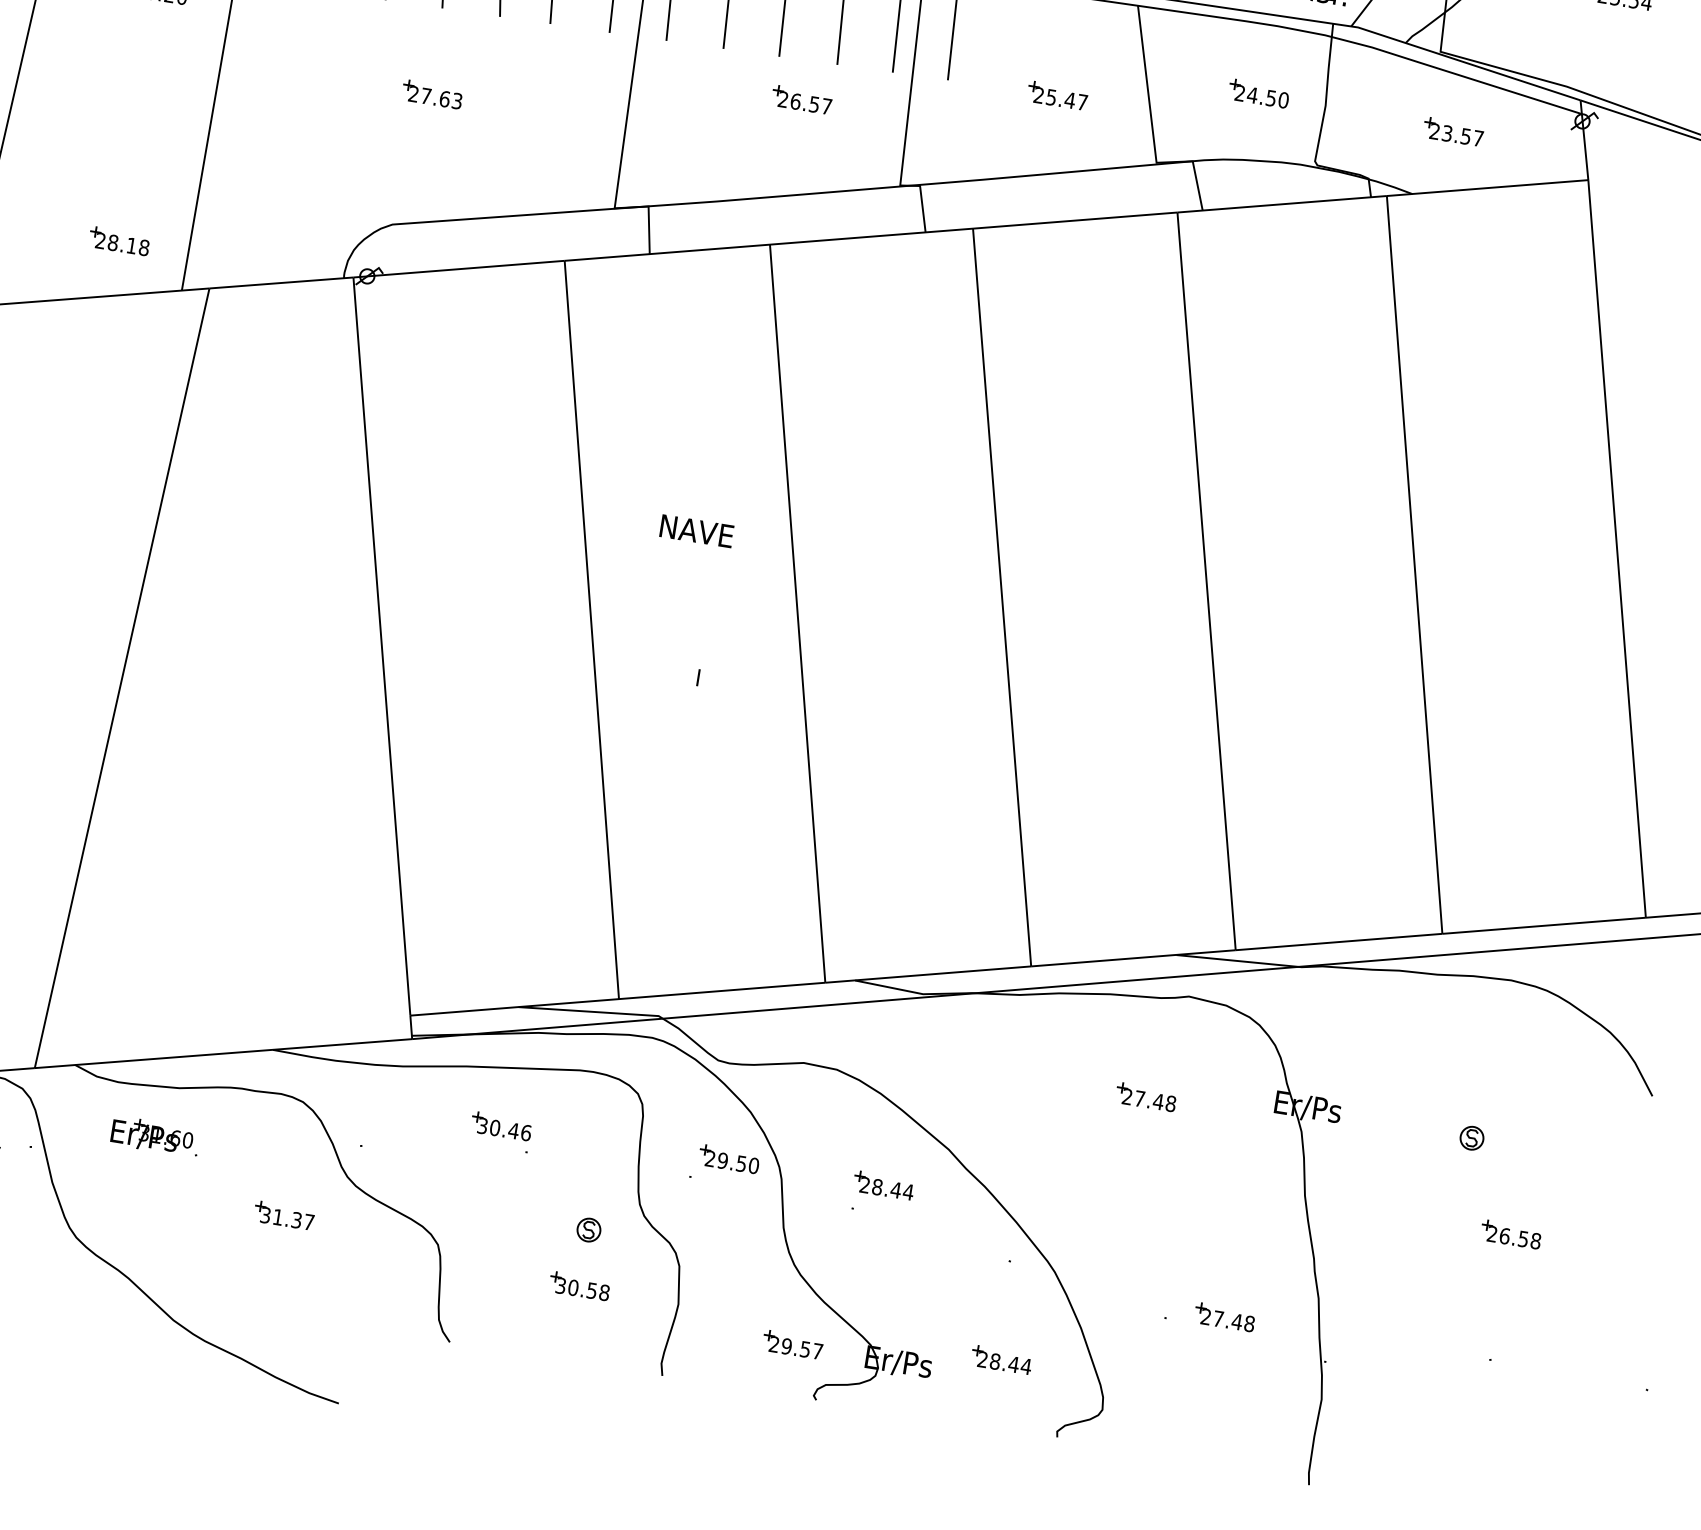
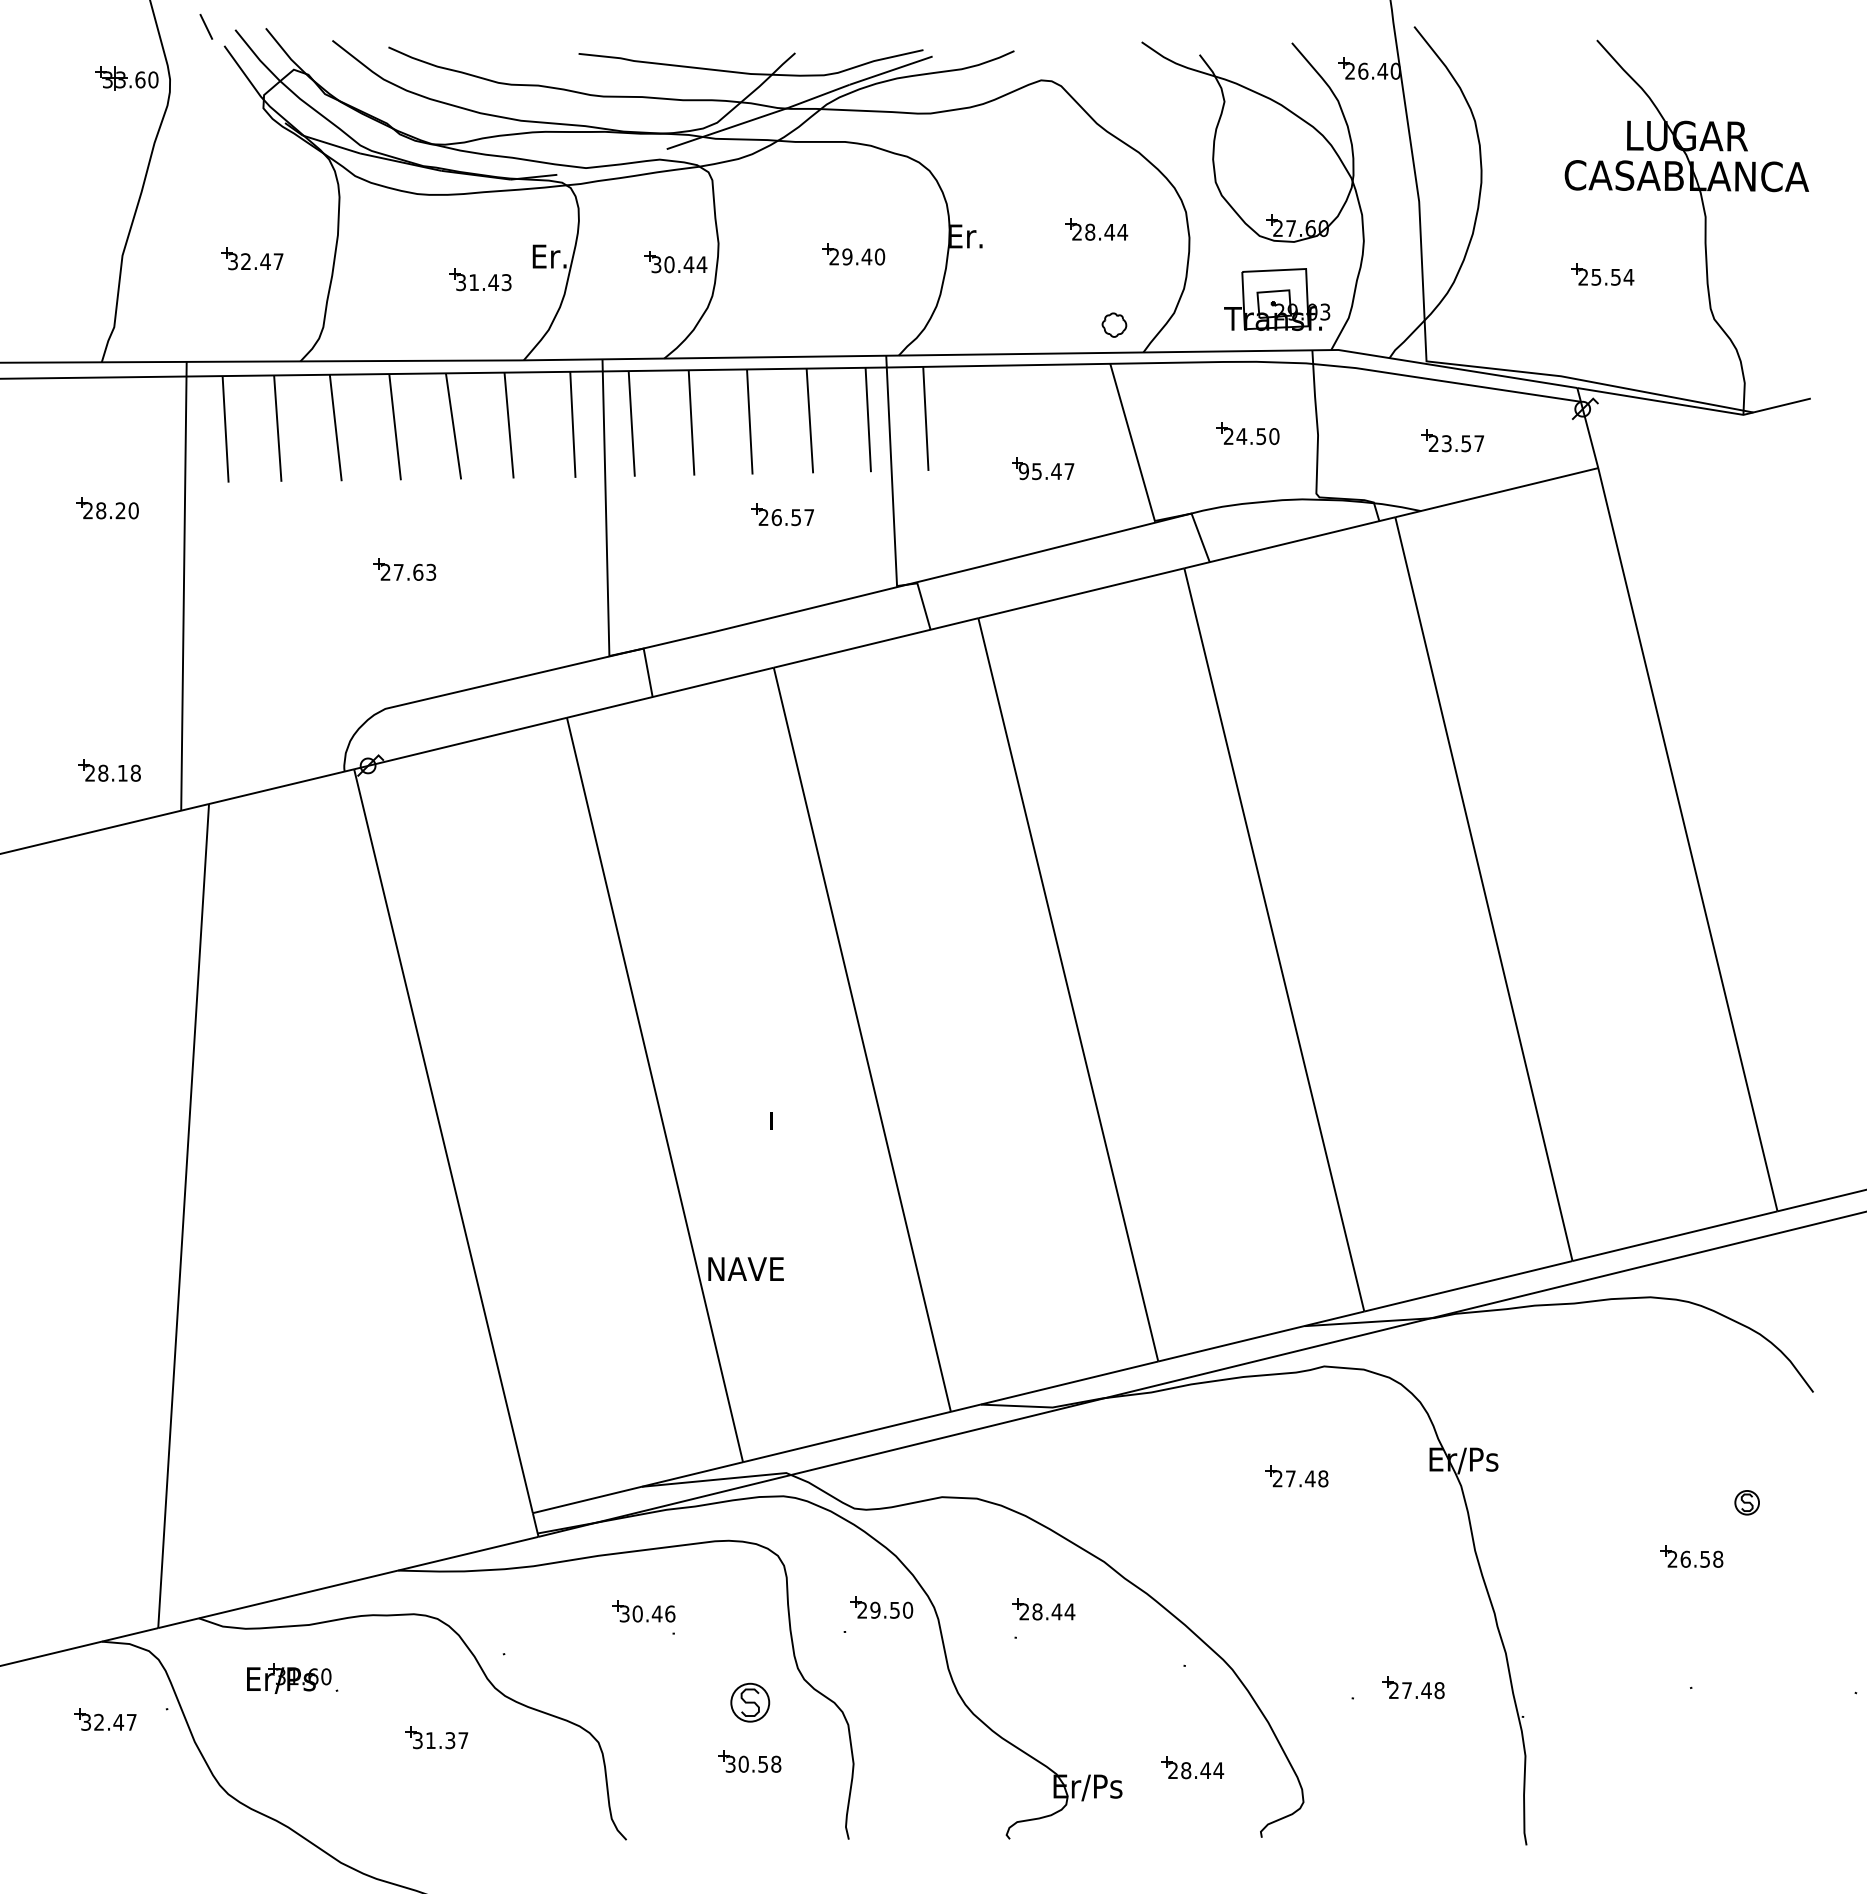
text: (1038, 96) -> (1023, 472), 25.47 -> 95.47
text: (696, 530) -> (745, 1268), moved
part: (1471, 1137) -> (1746, 1502), moved
part: (588, 1229) -> (749, 1702), size x1.6
part: (793, 1344) -> (977, 1786), removed

